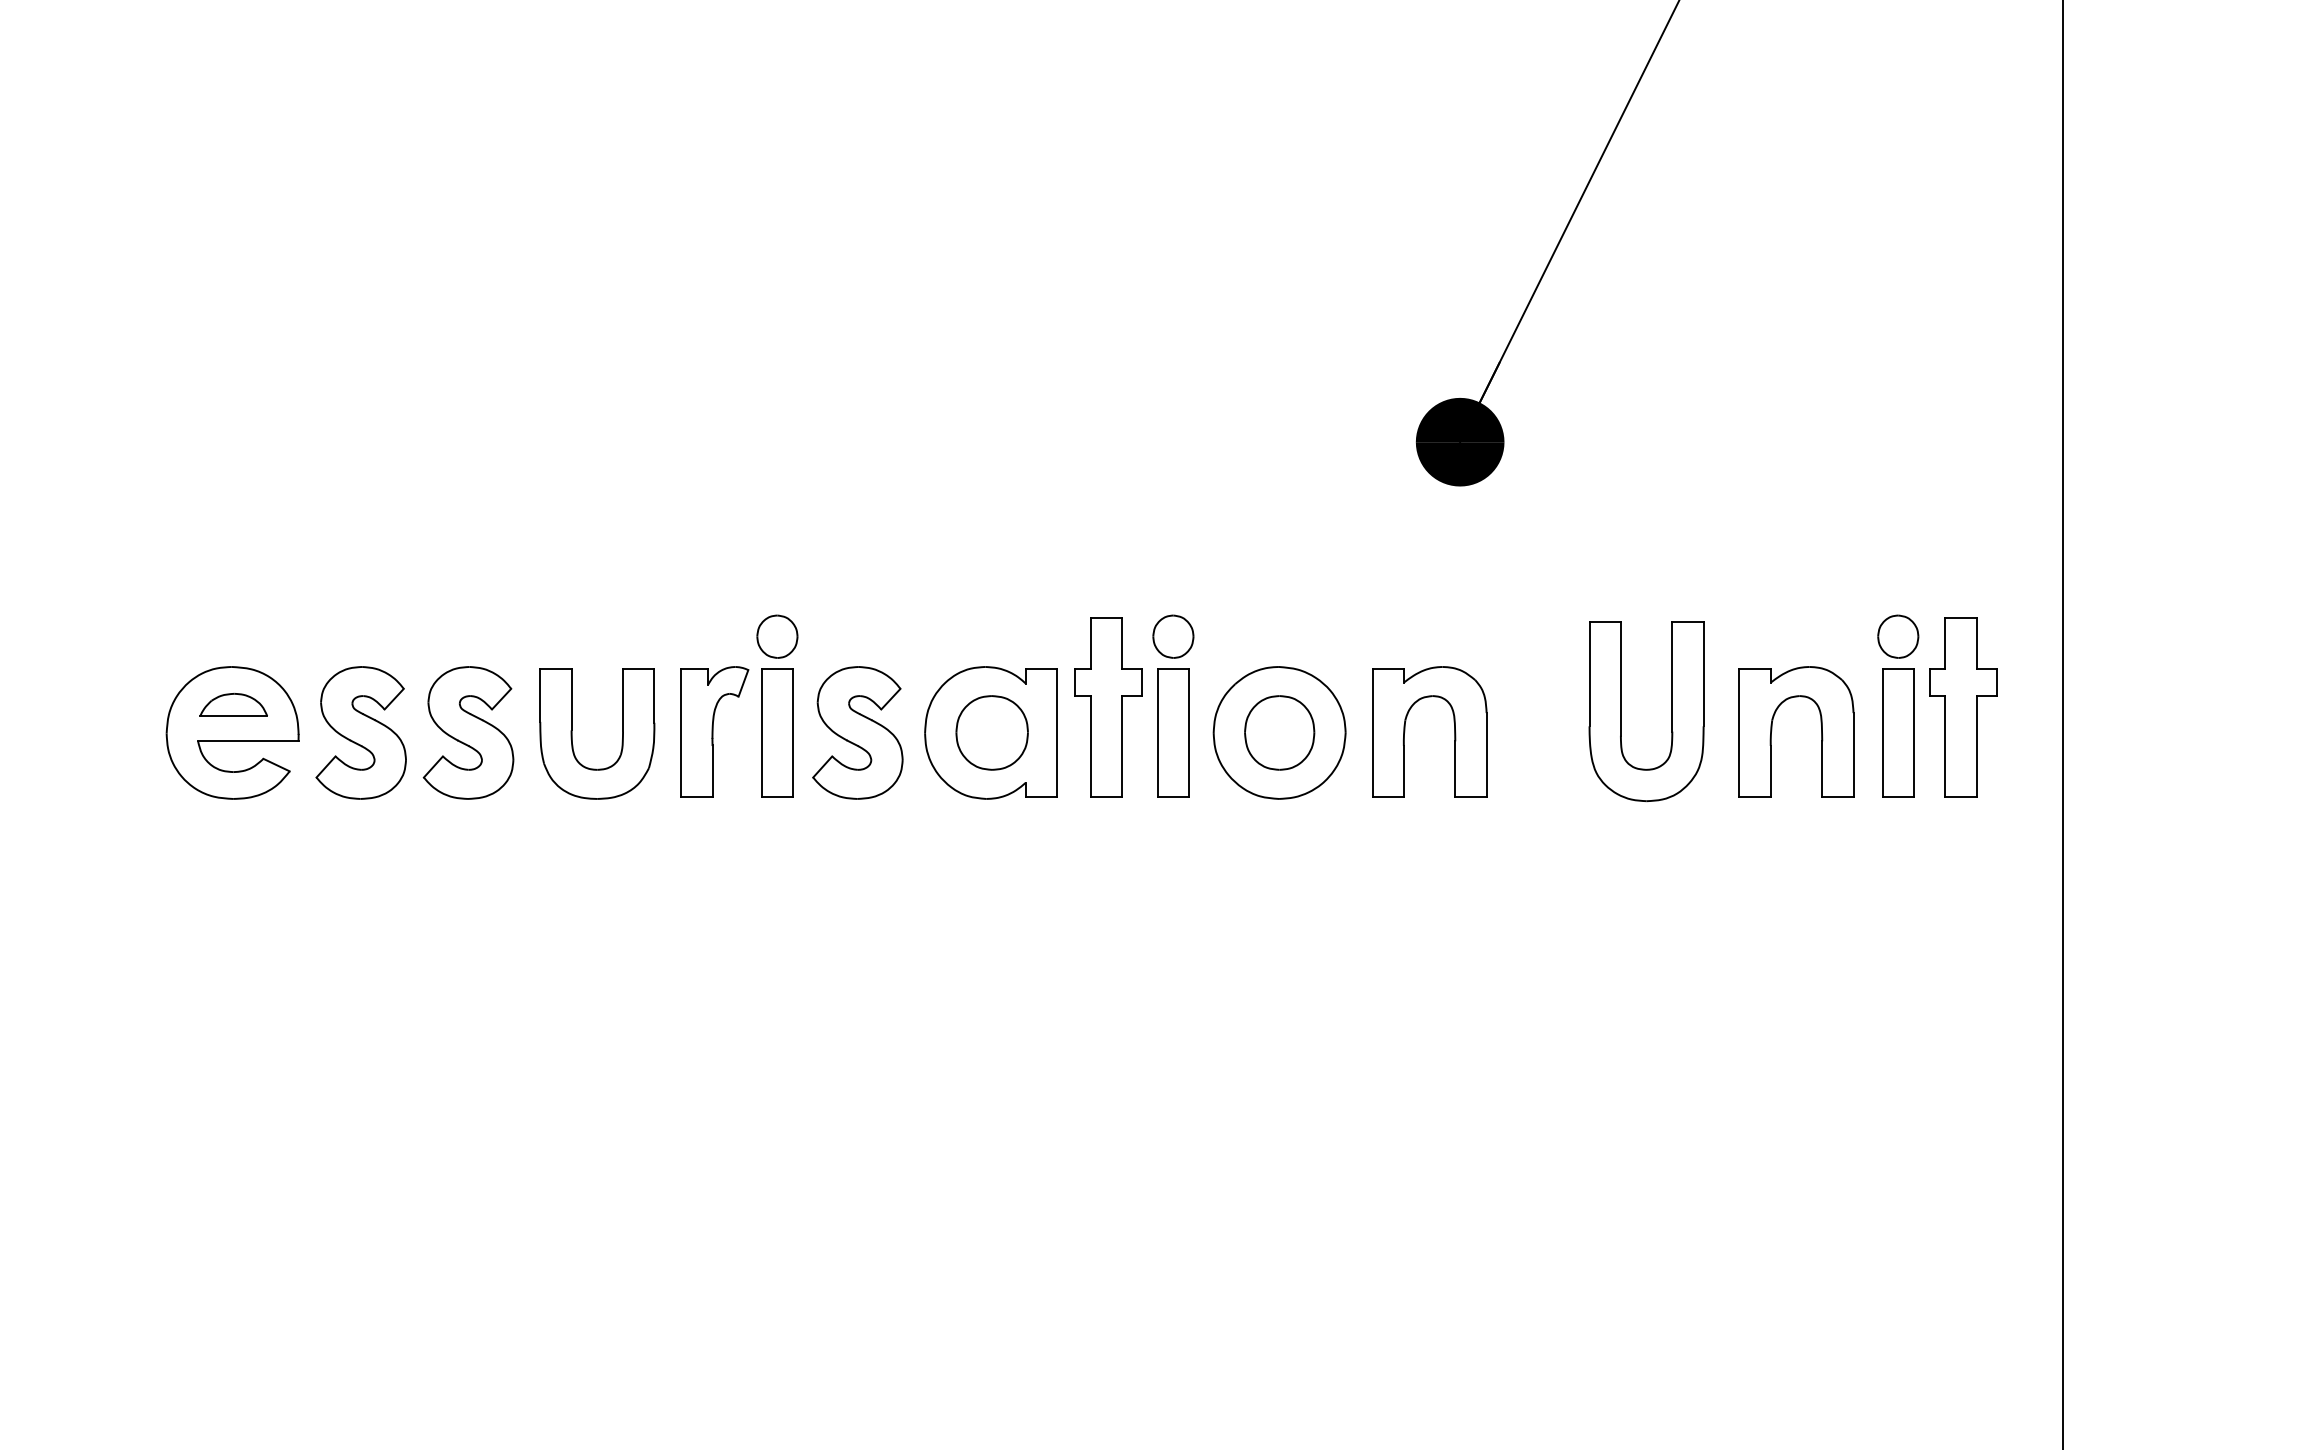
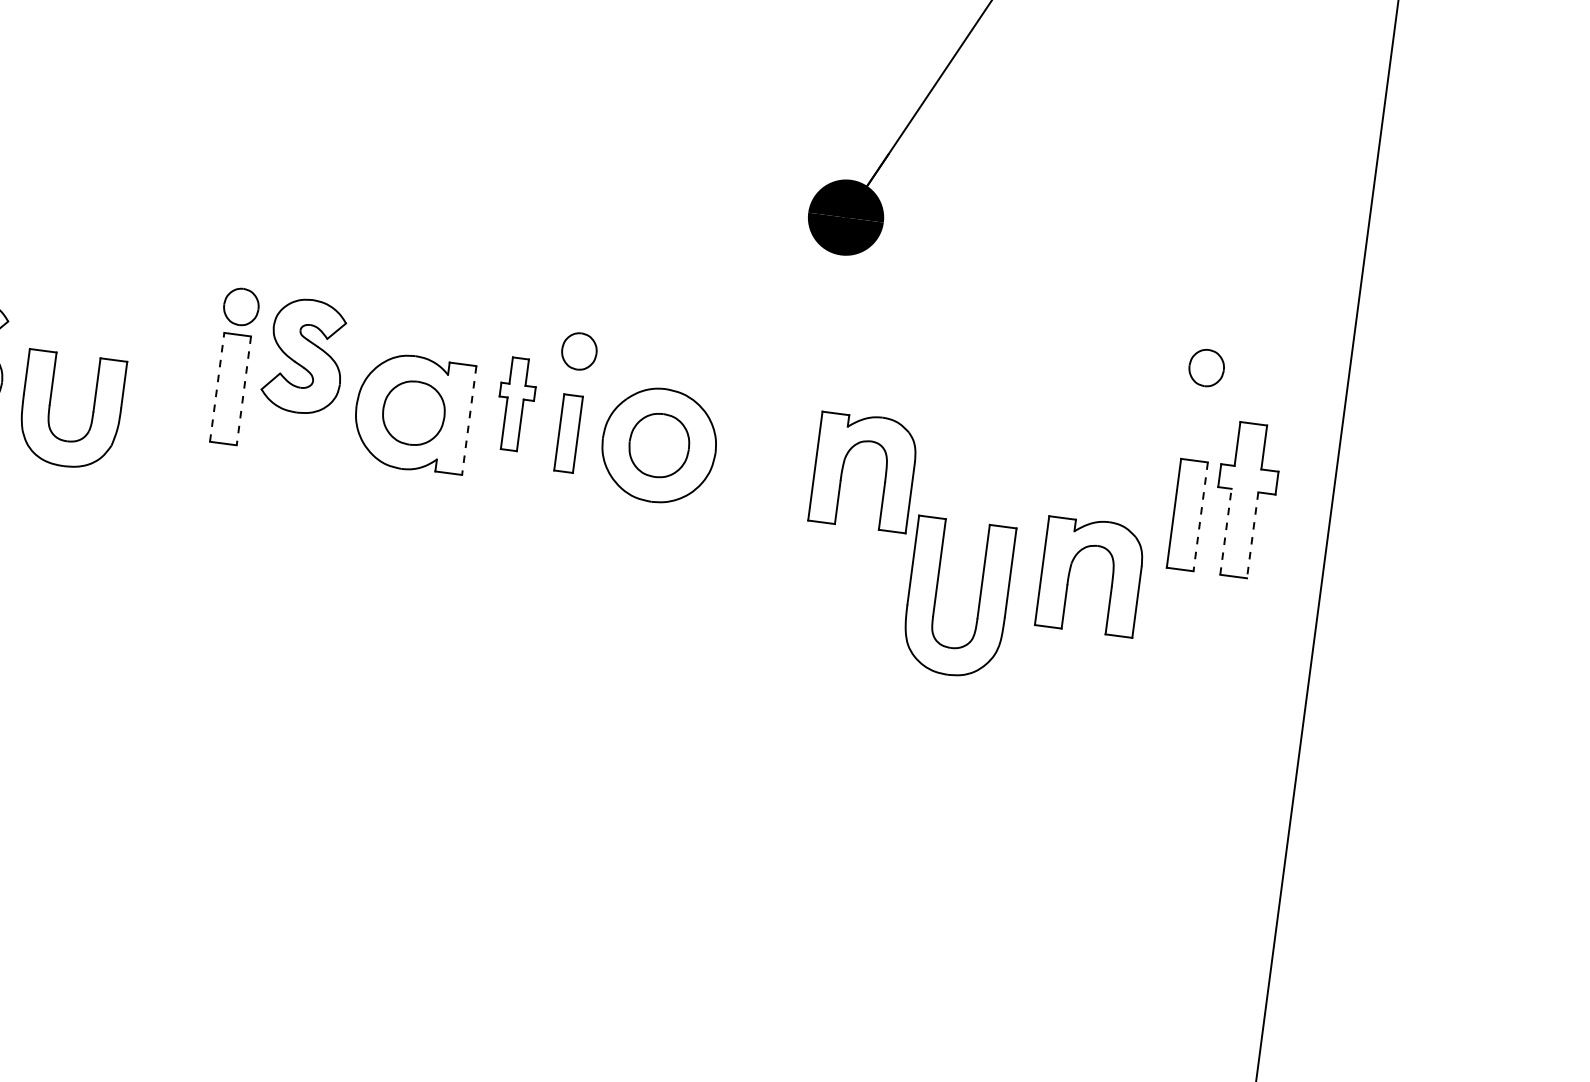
part: (1898, 636) -> (1206, 367), moved
part: (1108, 707) -> (516, 404), size x0.6
part: (1621, 711) -> (936, 595), moved
part: (1772, 730) -> (1070, 572), moved
part: (714, 731) -> (176, 380), removed
part: (1405, 731) -> (843, 468), moved
line: (761, 732) -> (217, 386), solid -> dashed
line: (793, 732) -> (244, 390), solid -> dashed
part: (857, 732) -> (304, 355), moved
line: (1057, 732) -> (469, 420), solid -> dashed
part: (1173, 732) -> (568, 433), size x0.7
line: (1913, 732) -> (1200, 516), solid -> dashed
part: (572, 733) -> (50, 407), moved
line: (1945, 745) -> (1226, 531), solid -> dashed
line: (1976, 746) -> (1252, 535), solid -> dashed

